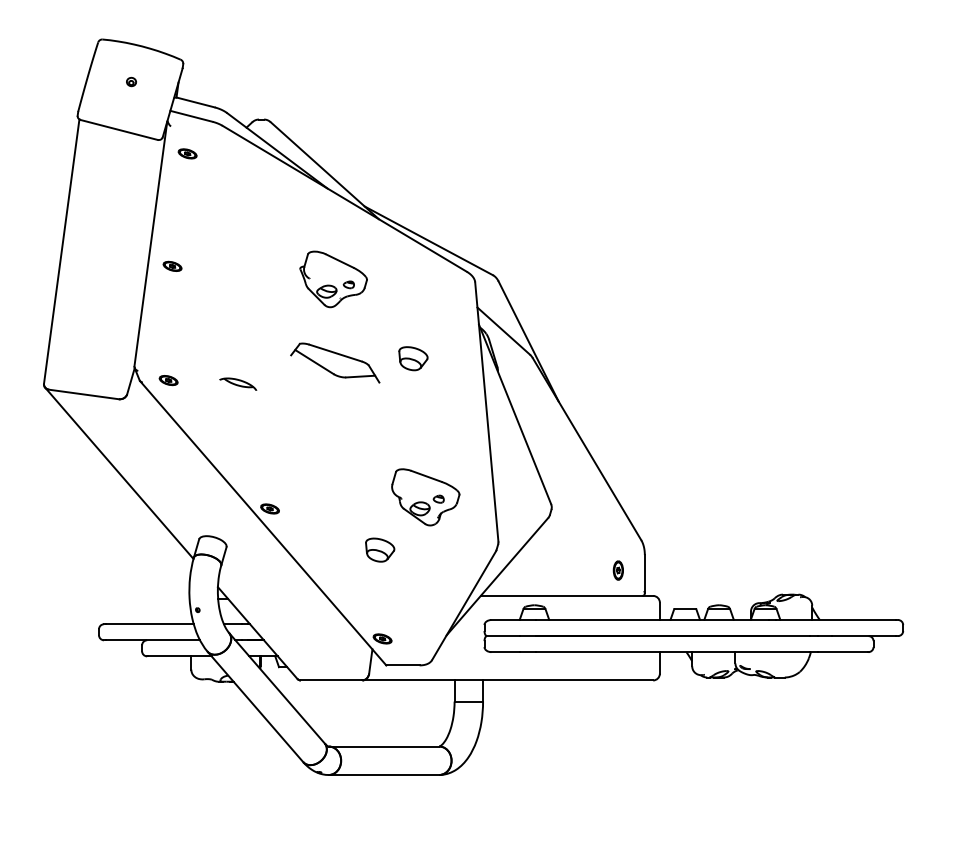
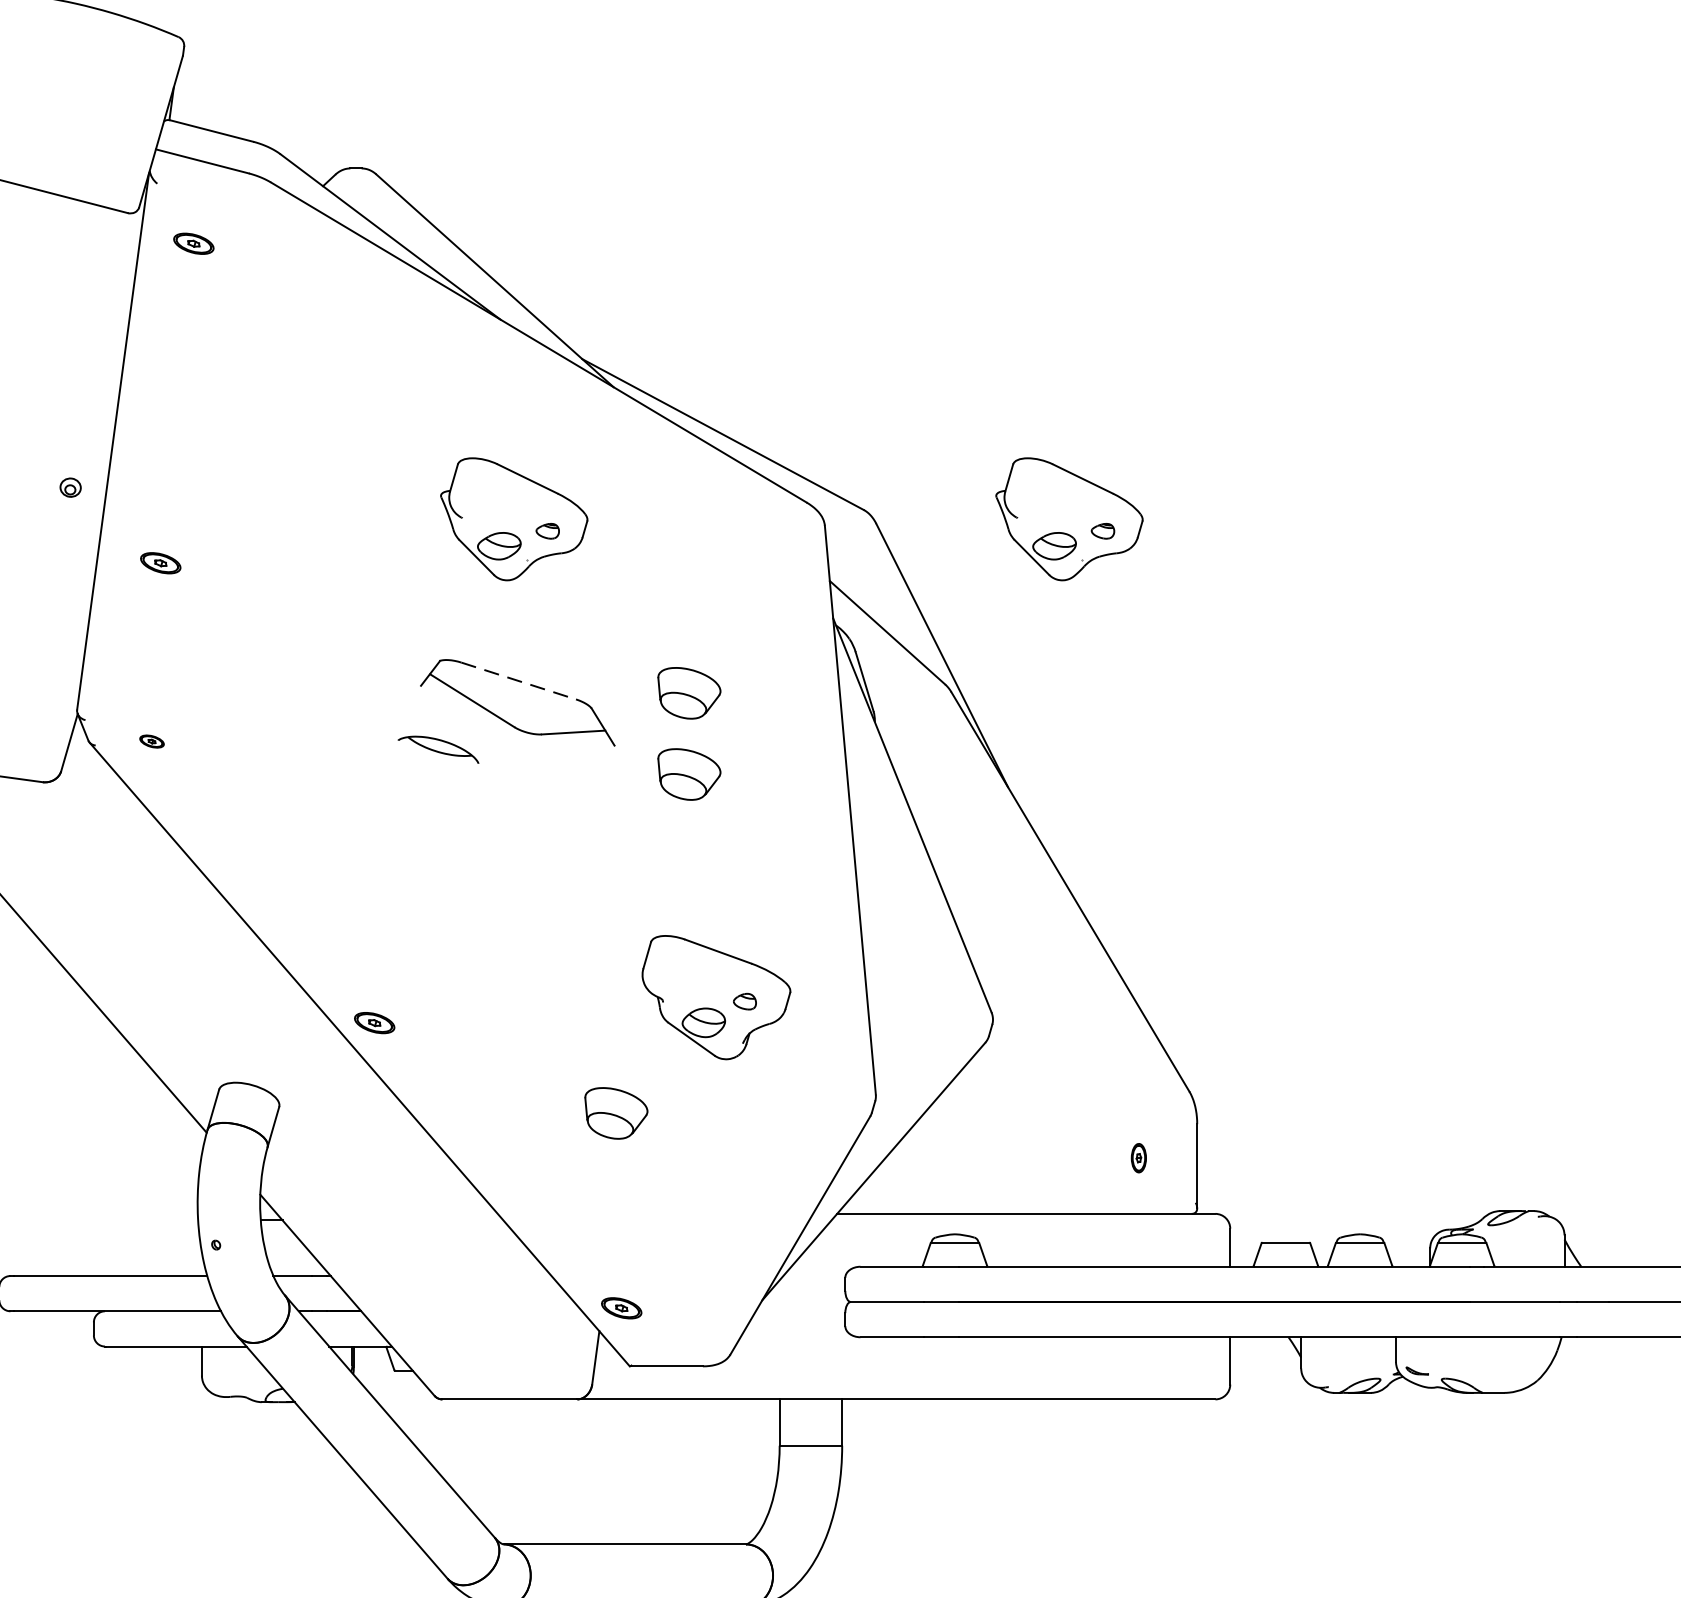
part: (131, 81) -> (70, 486), moved
part: (172, 265) -> (160, 561), moved
part: (586, 279) -> (1069, 519), added
line: (336, 353) -> (520, 681), solid -> dashed
part: (168, 380) -> (151, 741), size x0.6
part: (238, 383) -> (439, 747), moved
part: (413, 395) -> (689, 774), added
part: (617, 570) -> (1137, 1158), size x0.7

